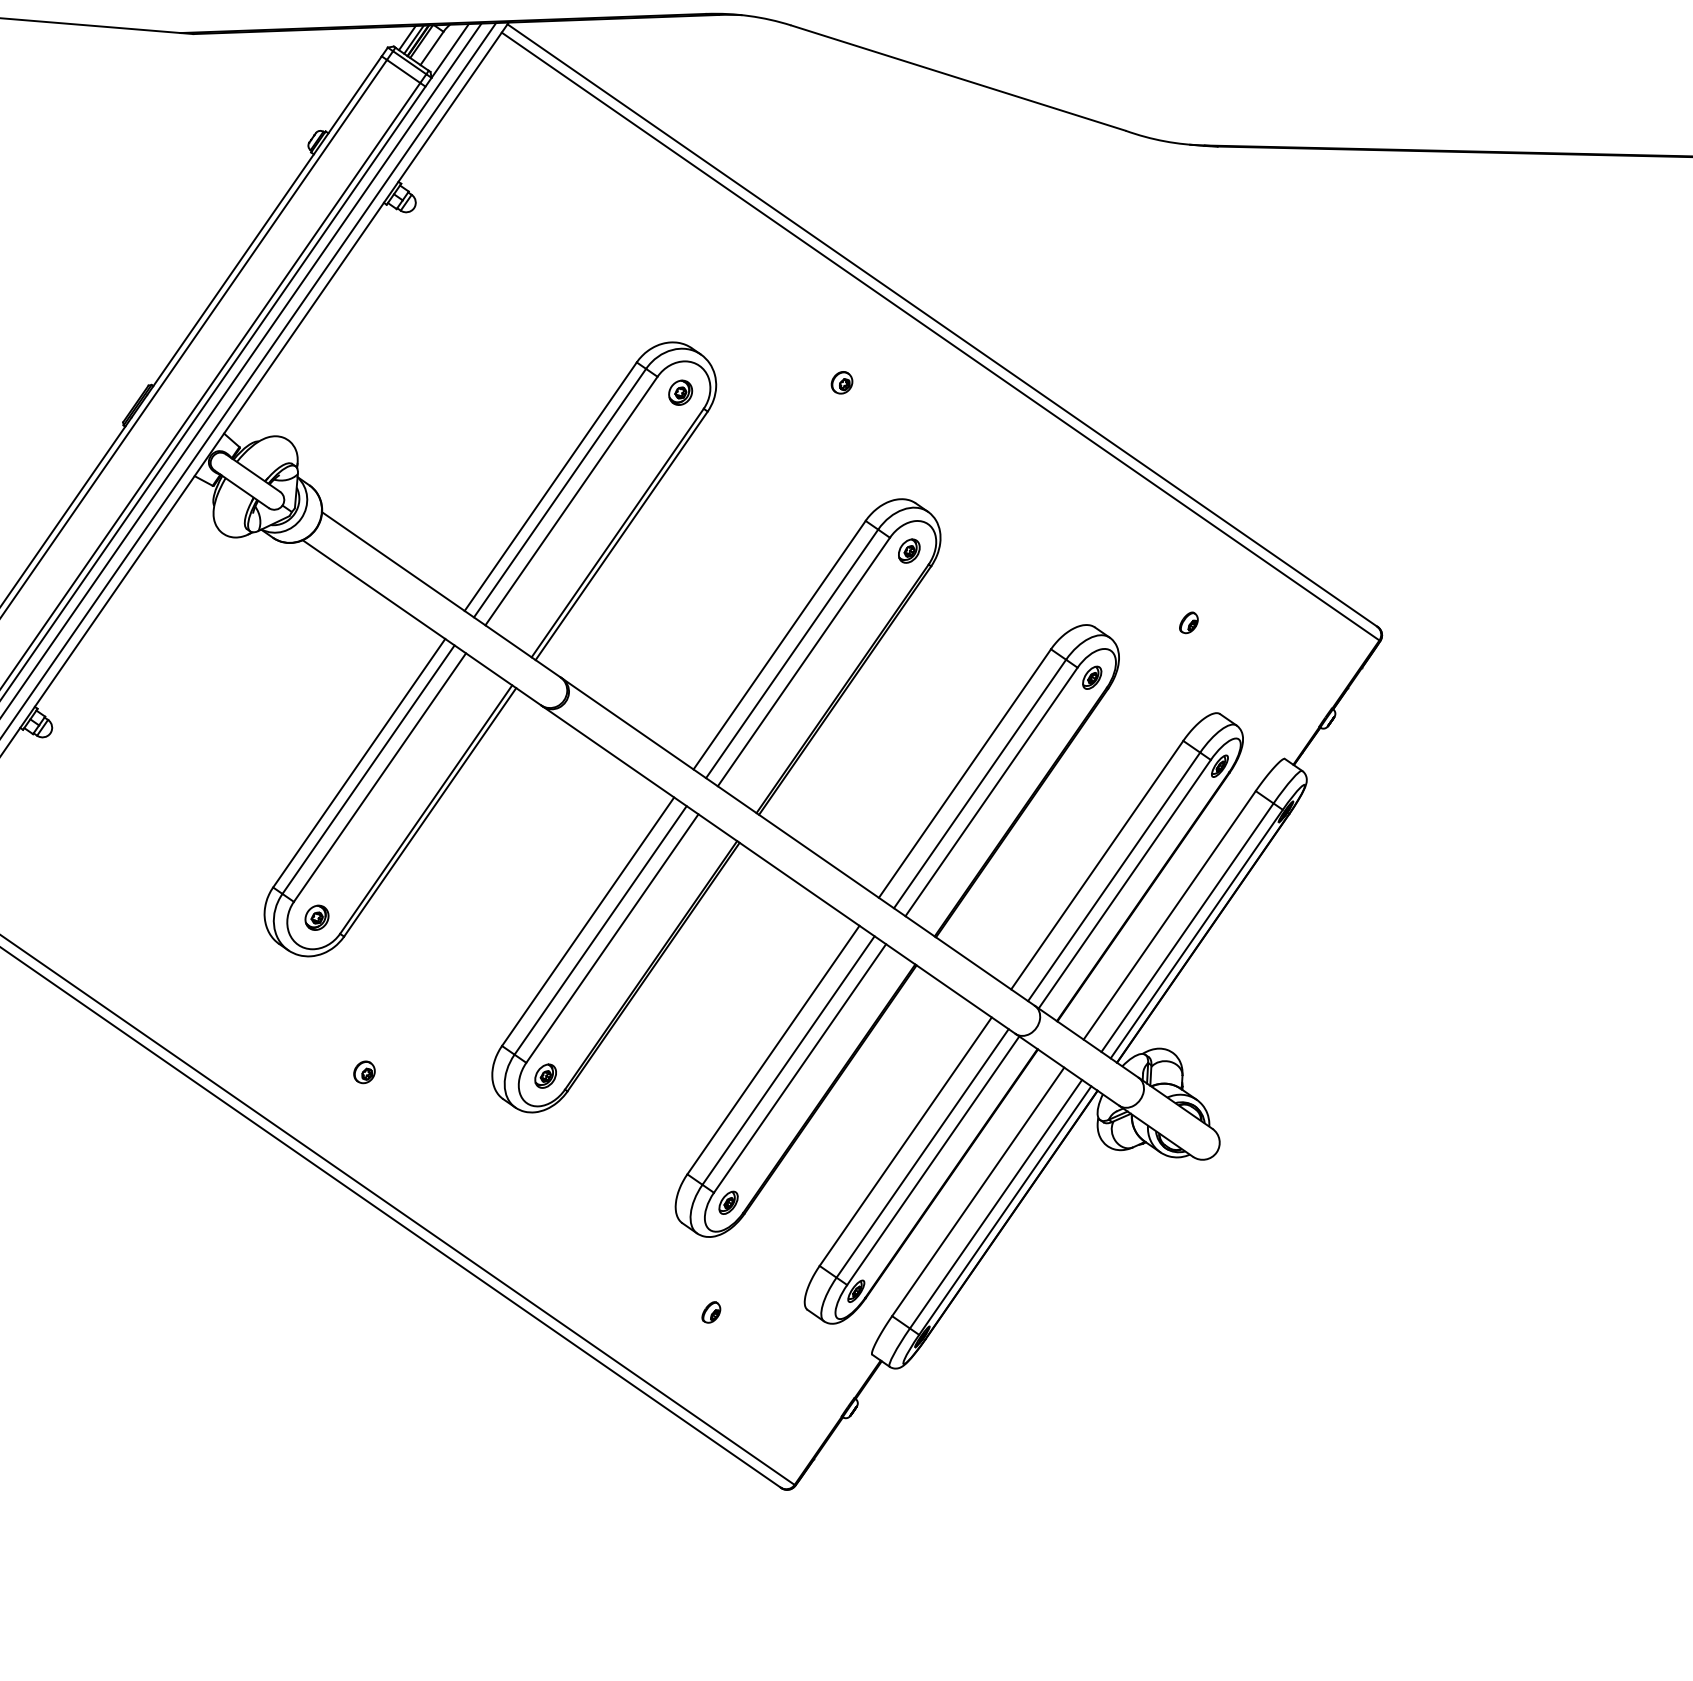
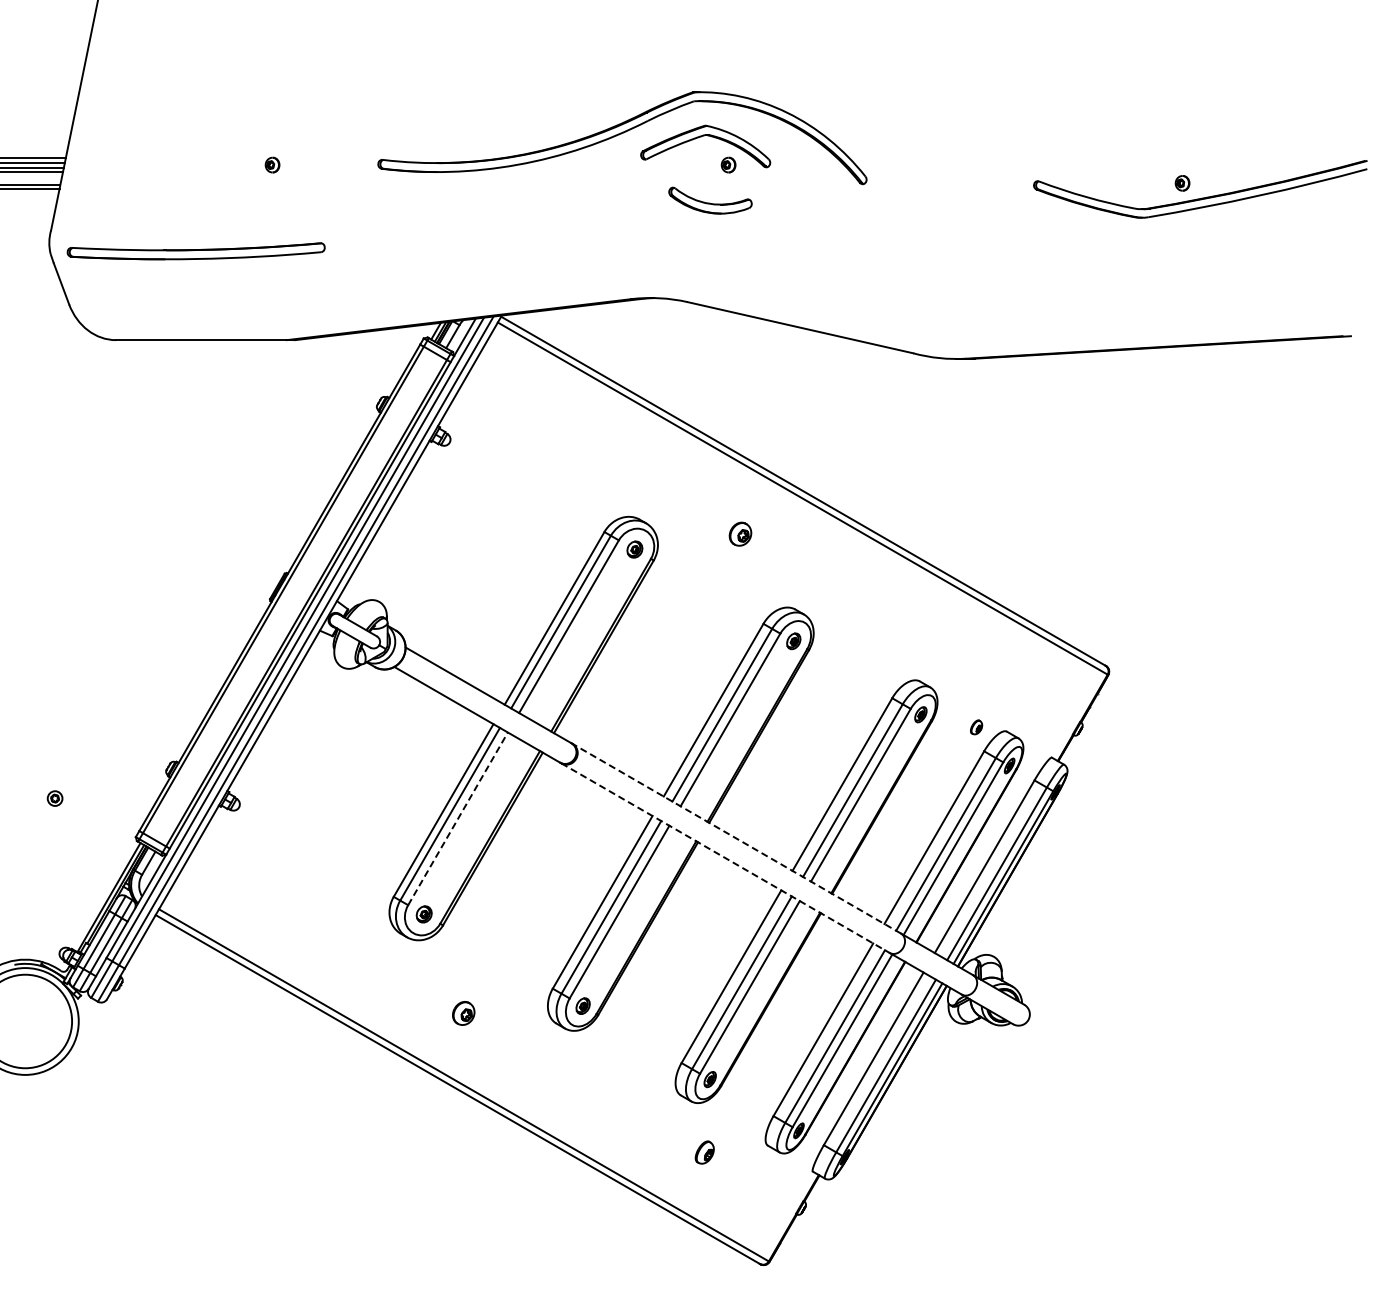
part: (842, 383) -> (740, 534), size x1.6
part: (1188, 623) -> (976, 727), moved
line: (380, 777) -> (458, 818), solid -> dashed
line: (798, 841) -> (736, 838), solid -> dashed
line: (779, 870) -> (725, 858), solid -> dashed
part: (364, 1072) -> (463, 1013), size x1.6
part: (710, 1312) -> (704, 1152), size x1.6

